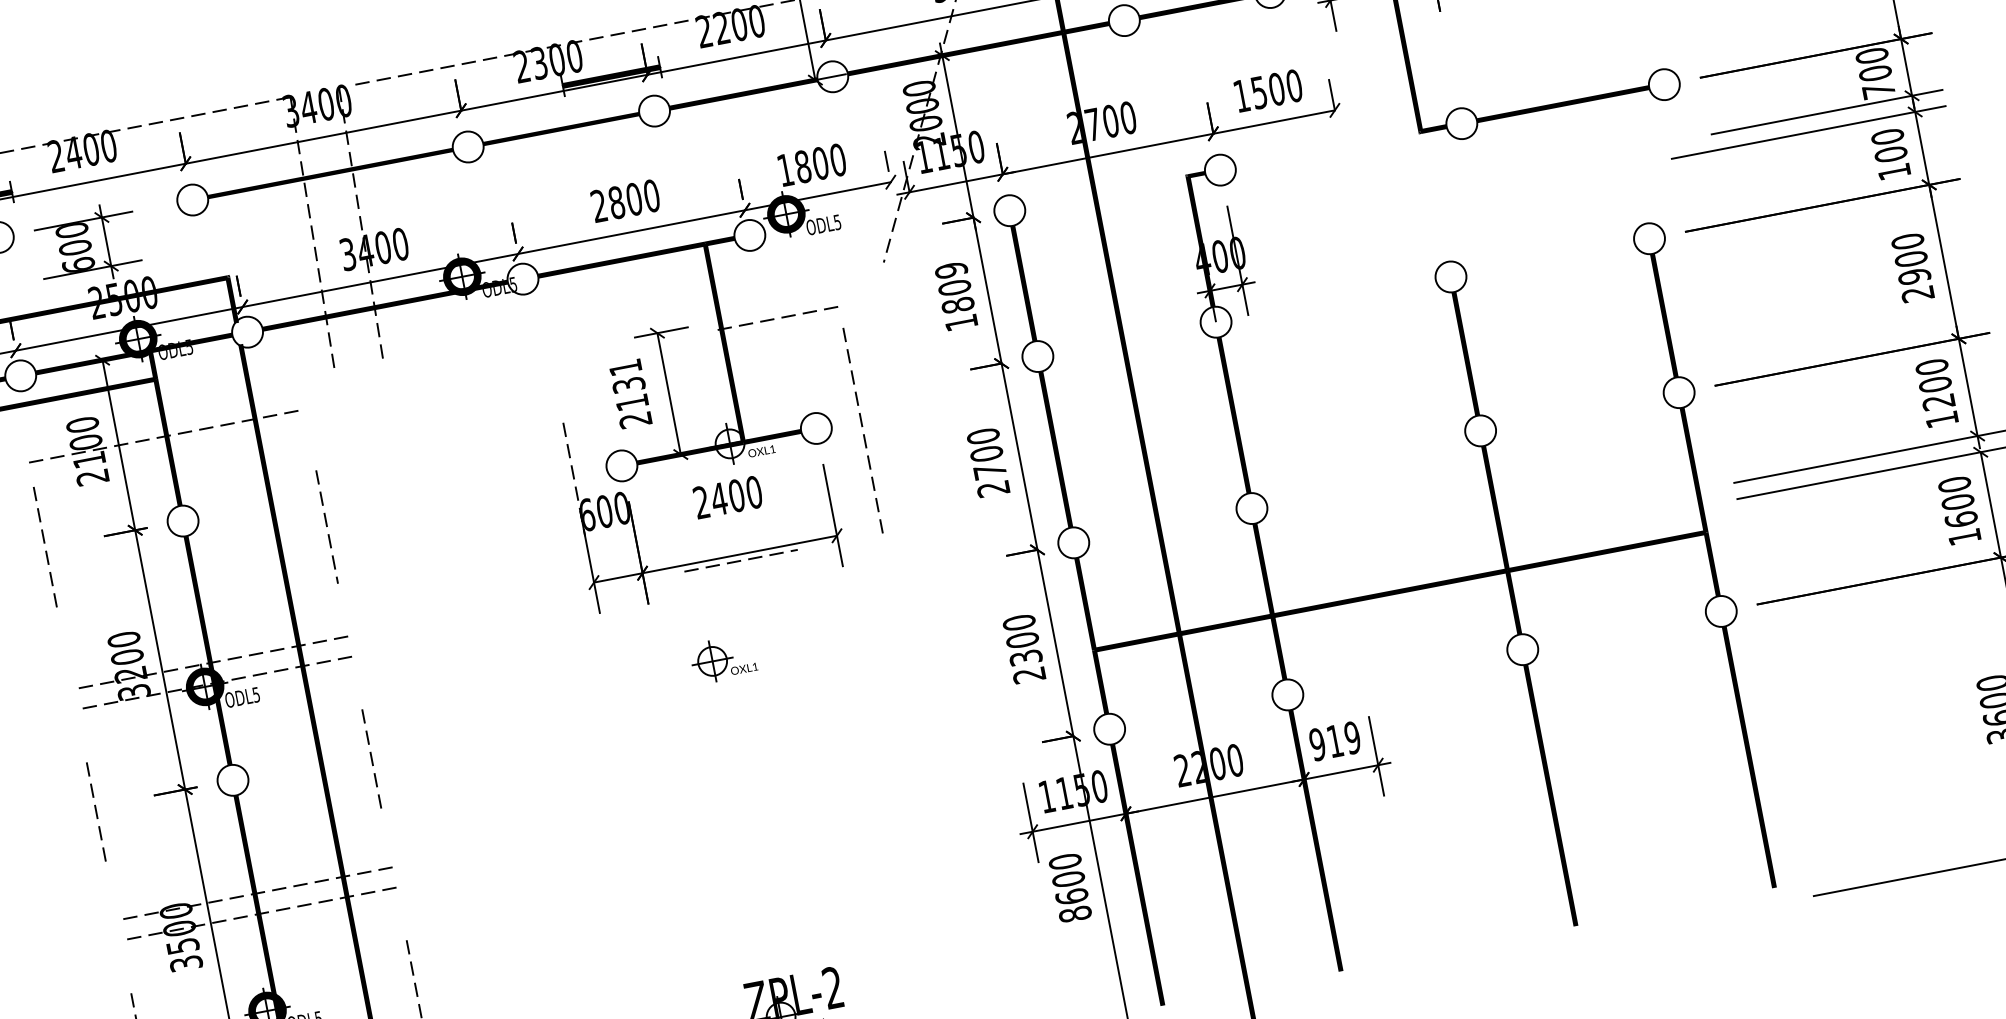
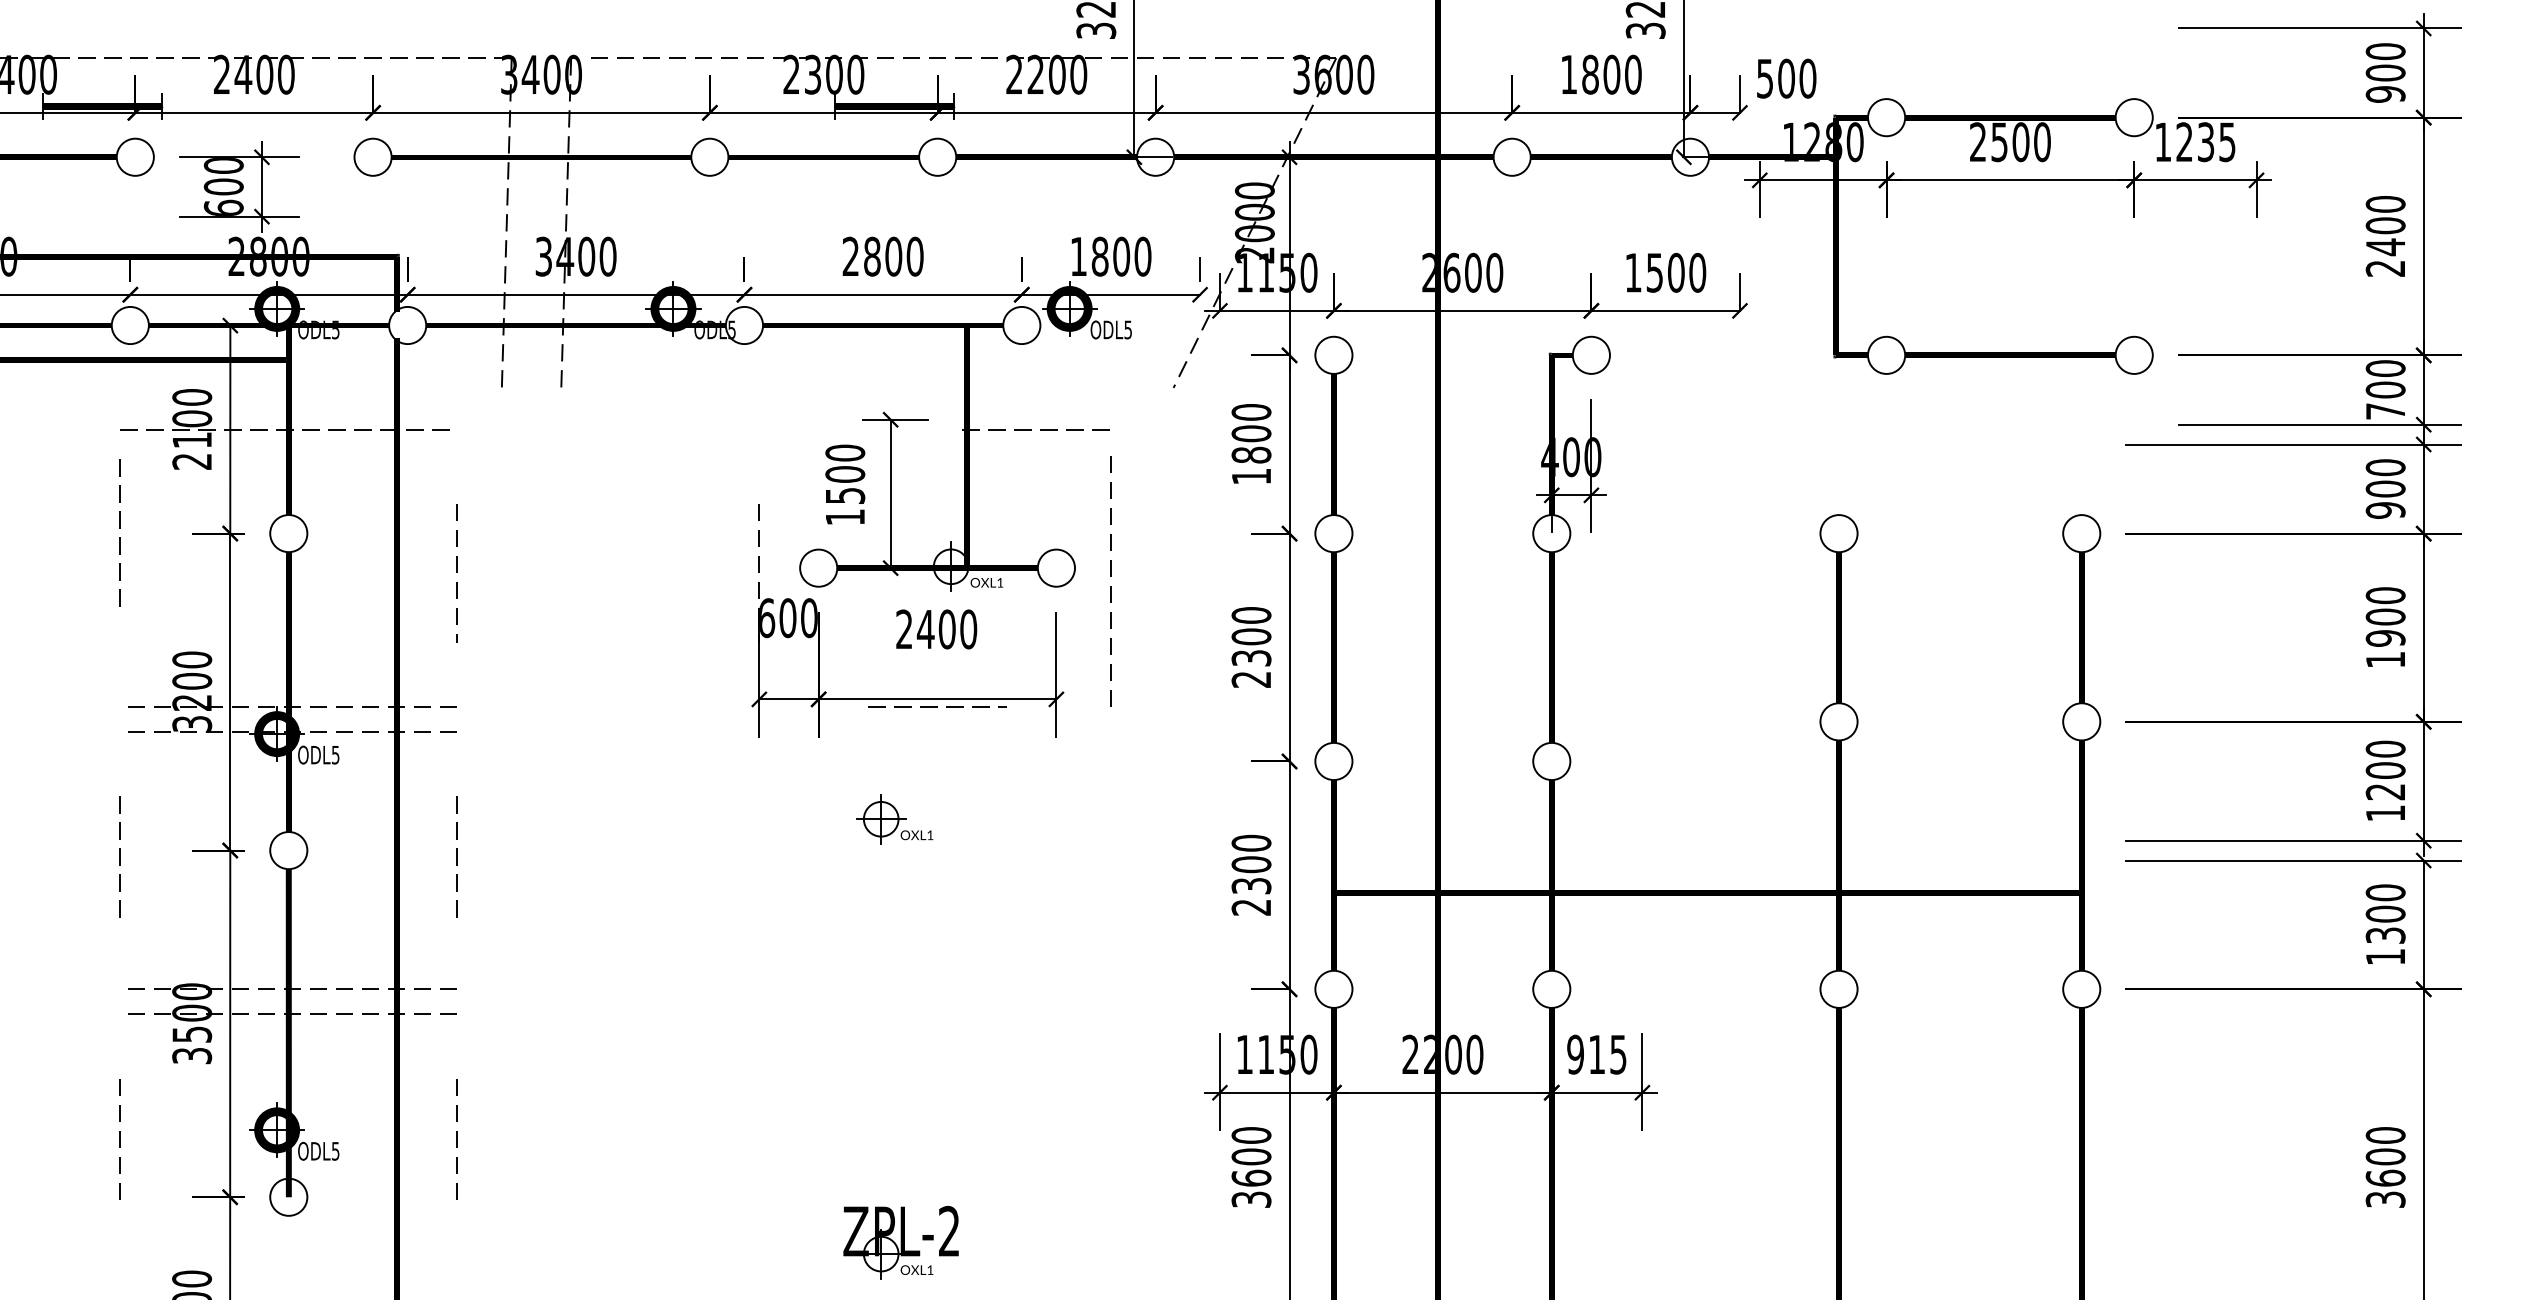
text: (1092, 124) -> (1451, 272), 2700 -> 2600
text: (1894, 171) -> (2385, 510), 100 -> 900
text: (951, 270) -> (1251, 412), 1809 -> 1800
text: (1917, 294) -> (2384, 660), 2900 -> 1900
text: (114, 299) -> (258, 256), 2500 -> 2800
text: (630, 393) -> (845, 484), 2131 -> 1500
text: (990, 471) -> (1251, 658), 2700 -> 2300
text: (1961, 519) -> (2385, 935), 1600 -> 1300
text: (1352, 737) -> (1618, 1054), 919 -> 915
text: (1075, 914) -> (1251, 1199), 8600 -> 3600

